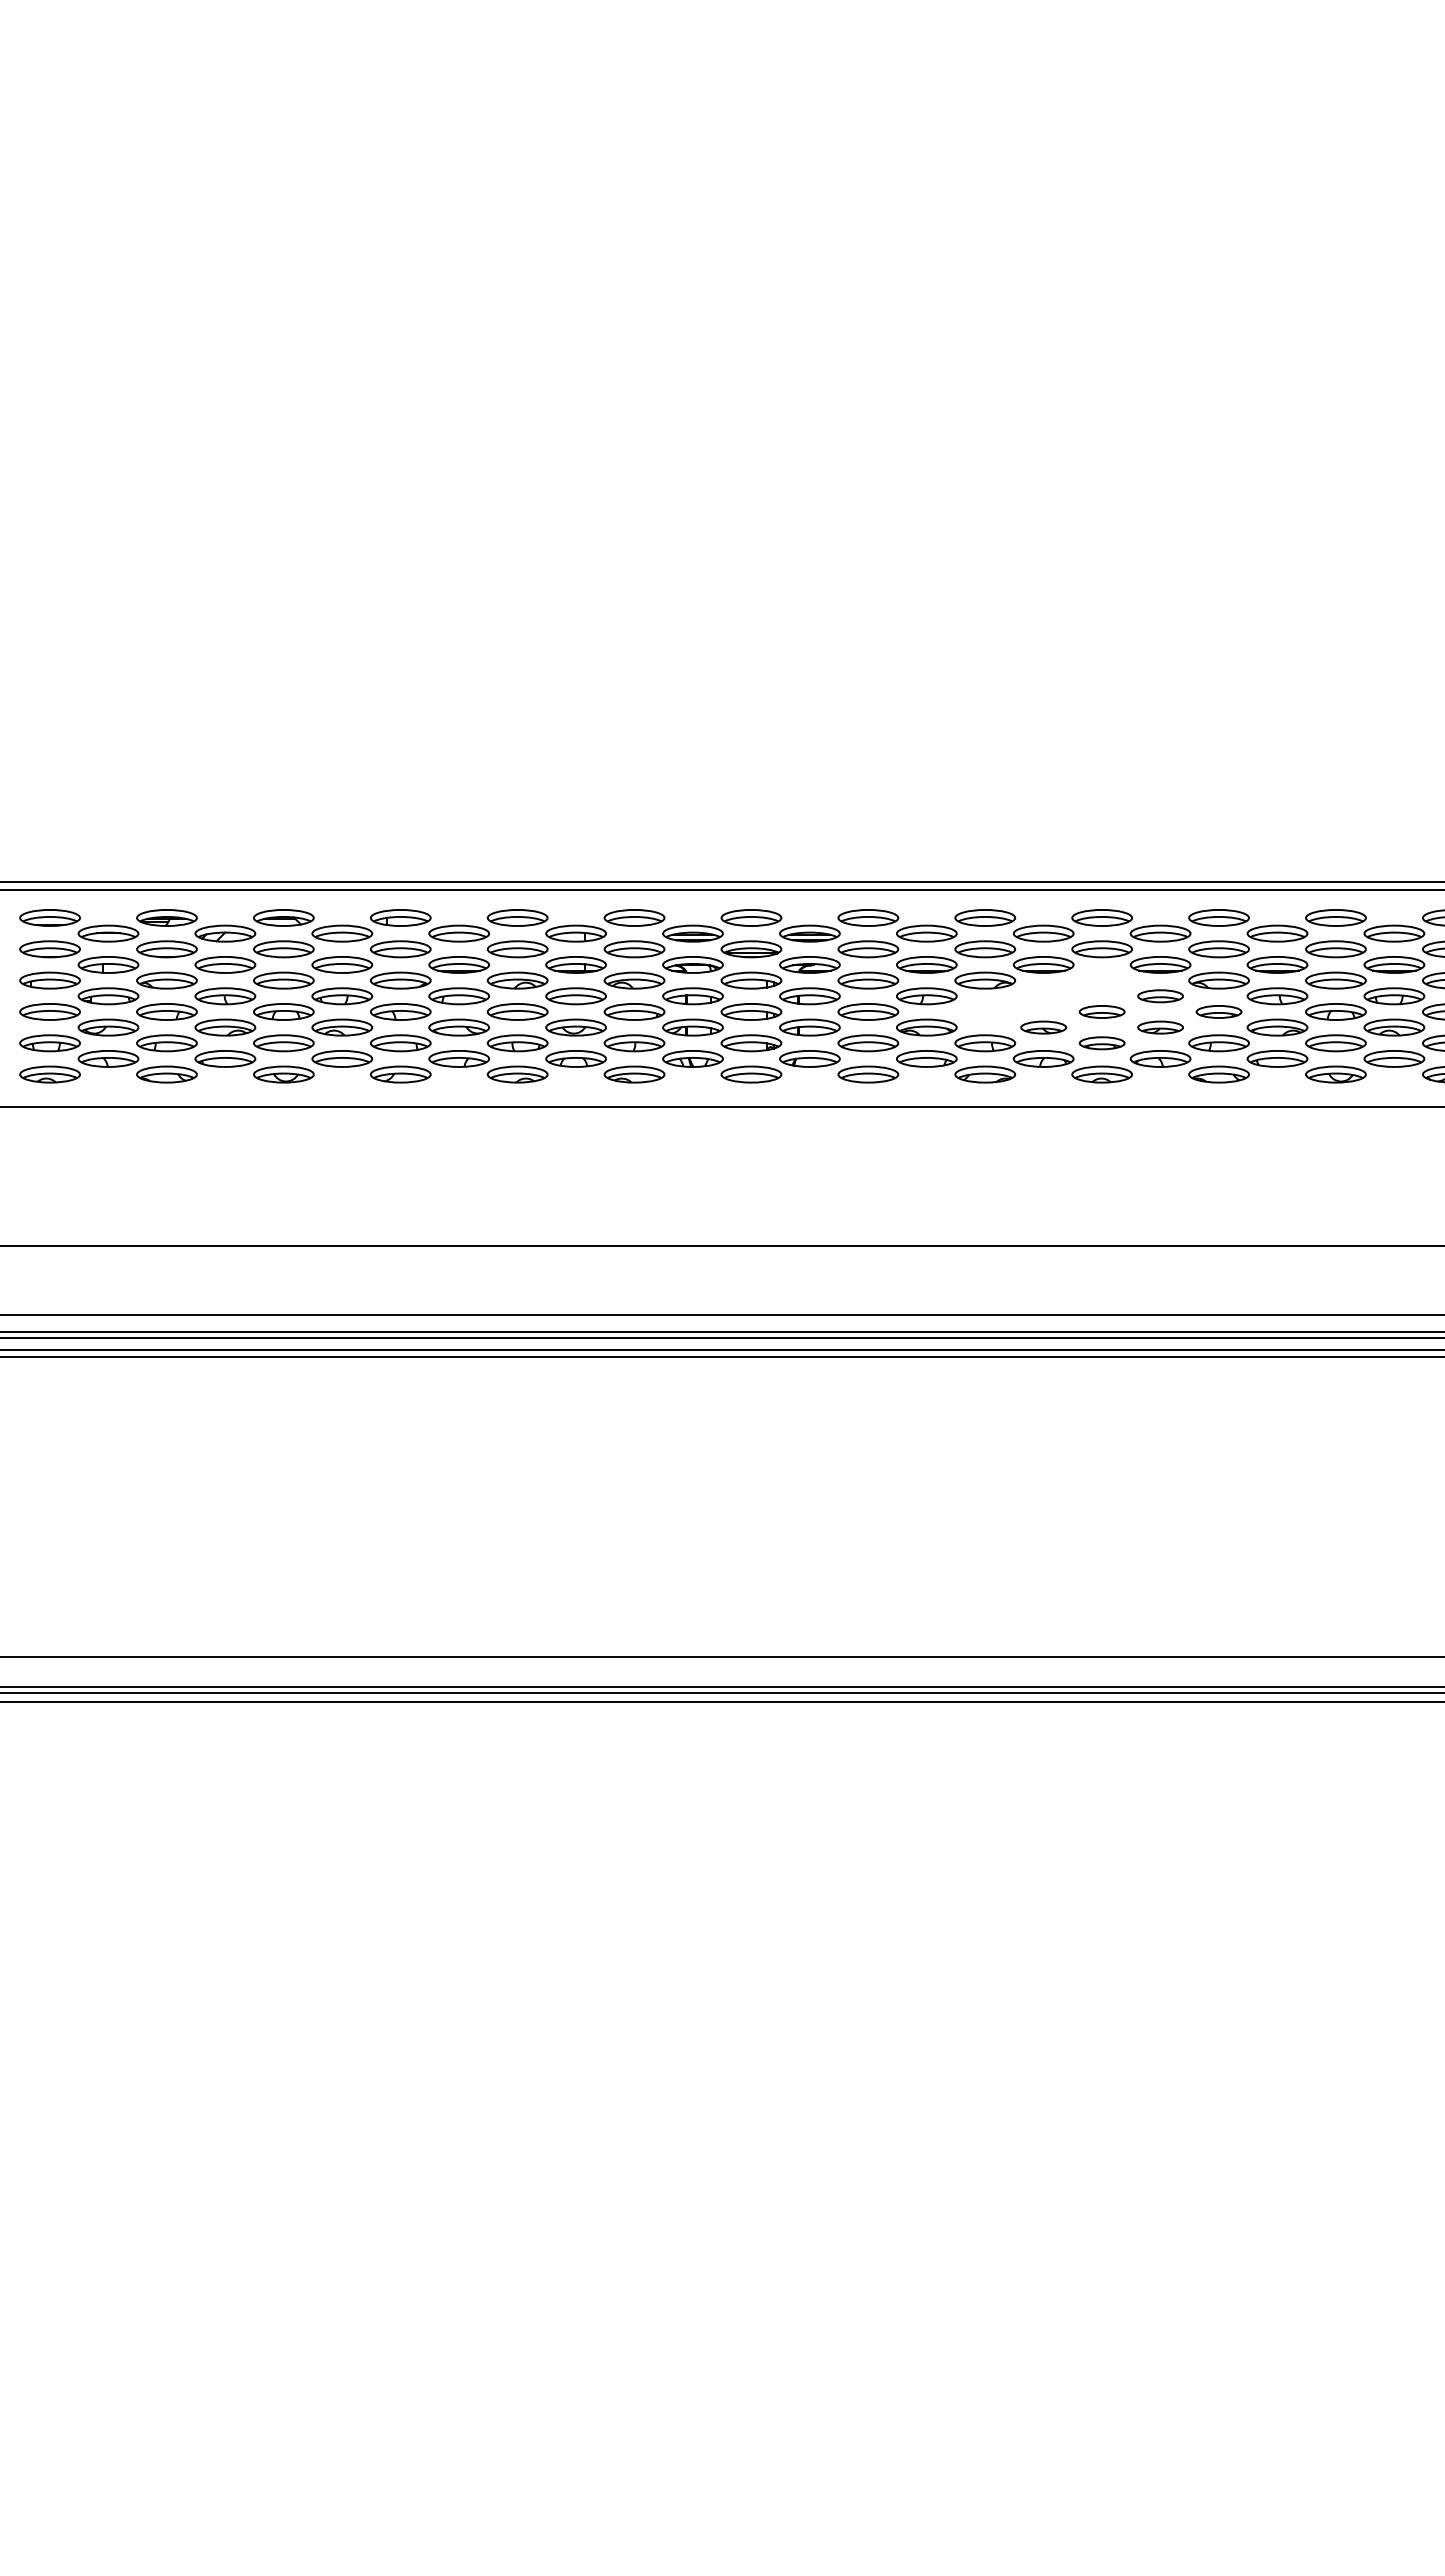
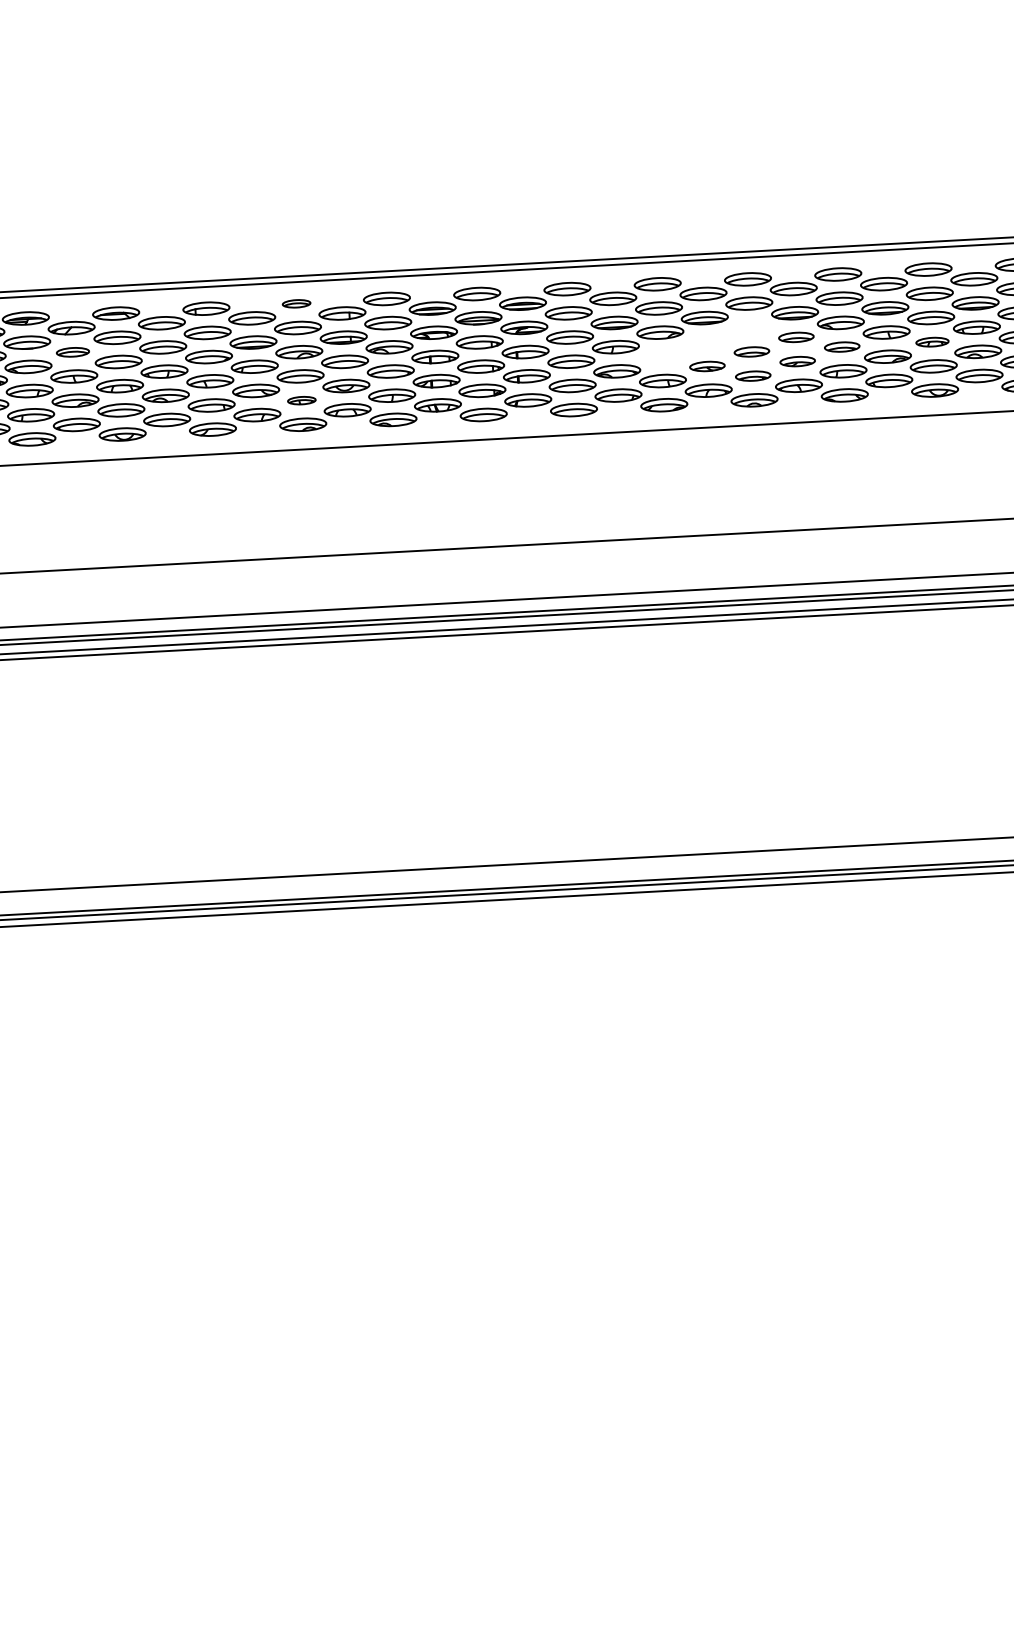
part: (517, 917) -> (296, 303), size x0.6
part: (225, 964) -> (73, 351), size x0.7
part: (1335, 1011) -> (932, 341), size x0.7
part: (517, 1043) -> (301, 400), size x0.6

